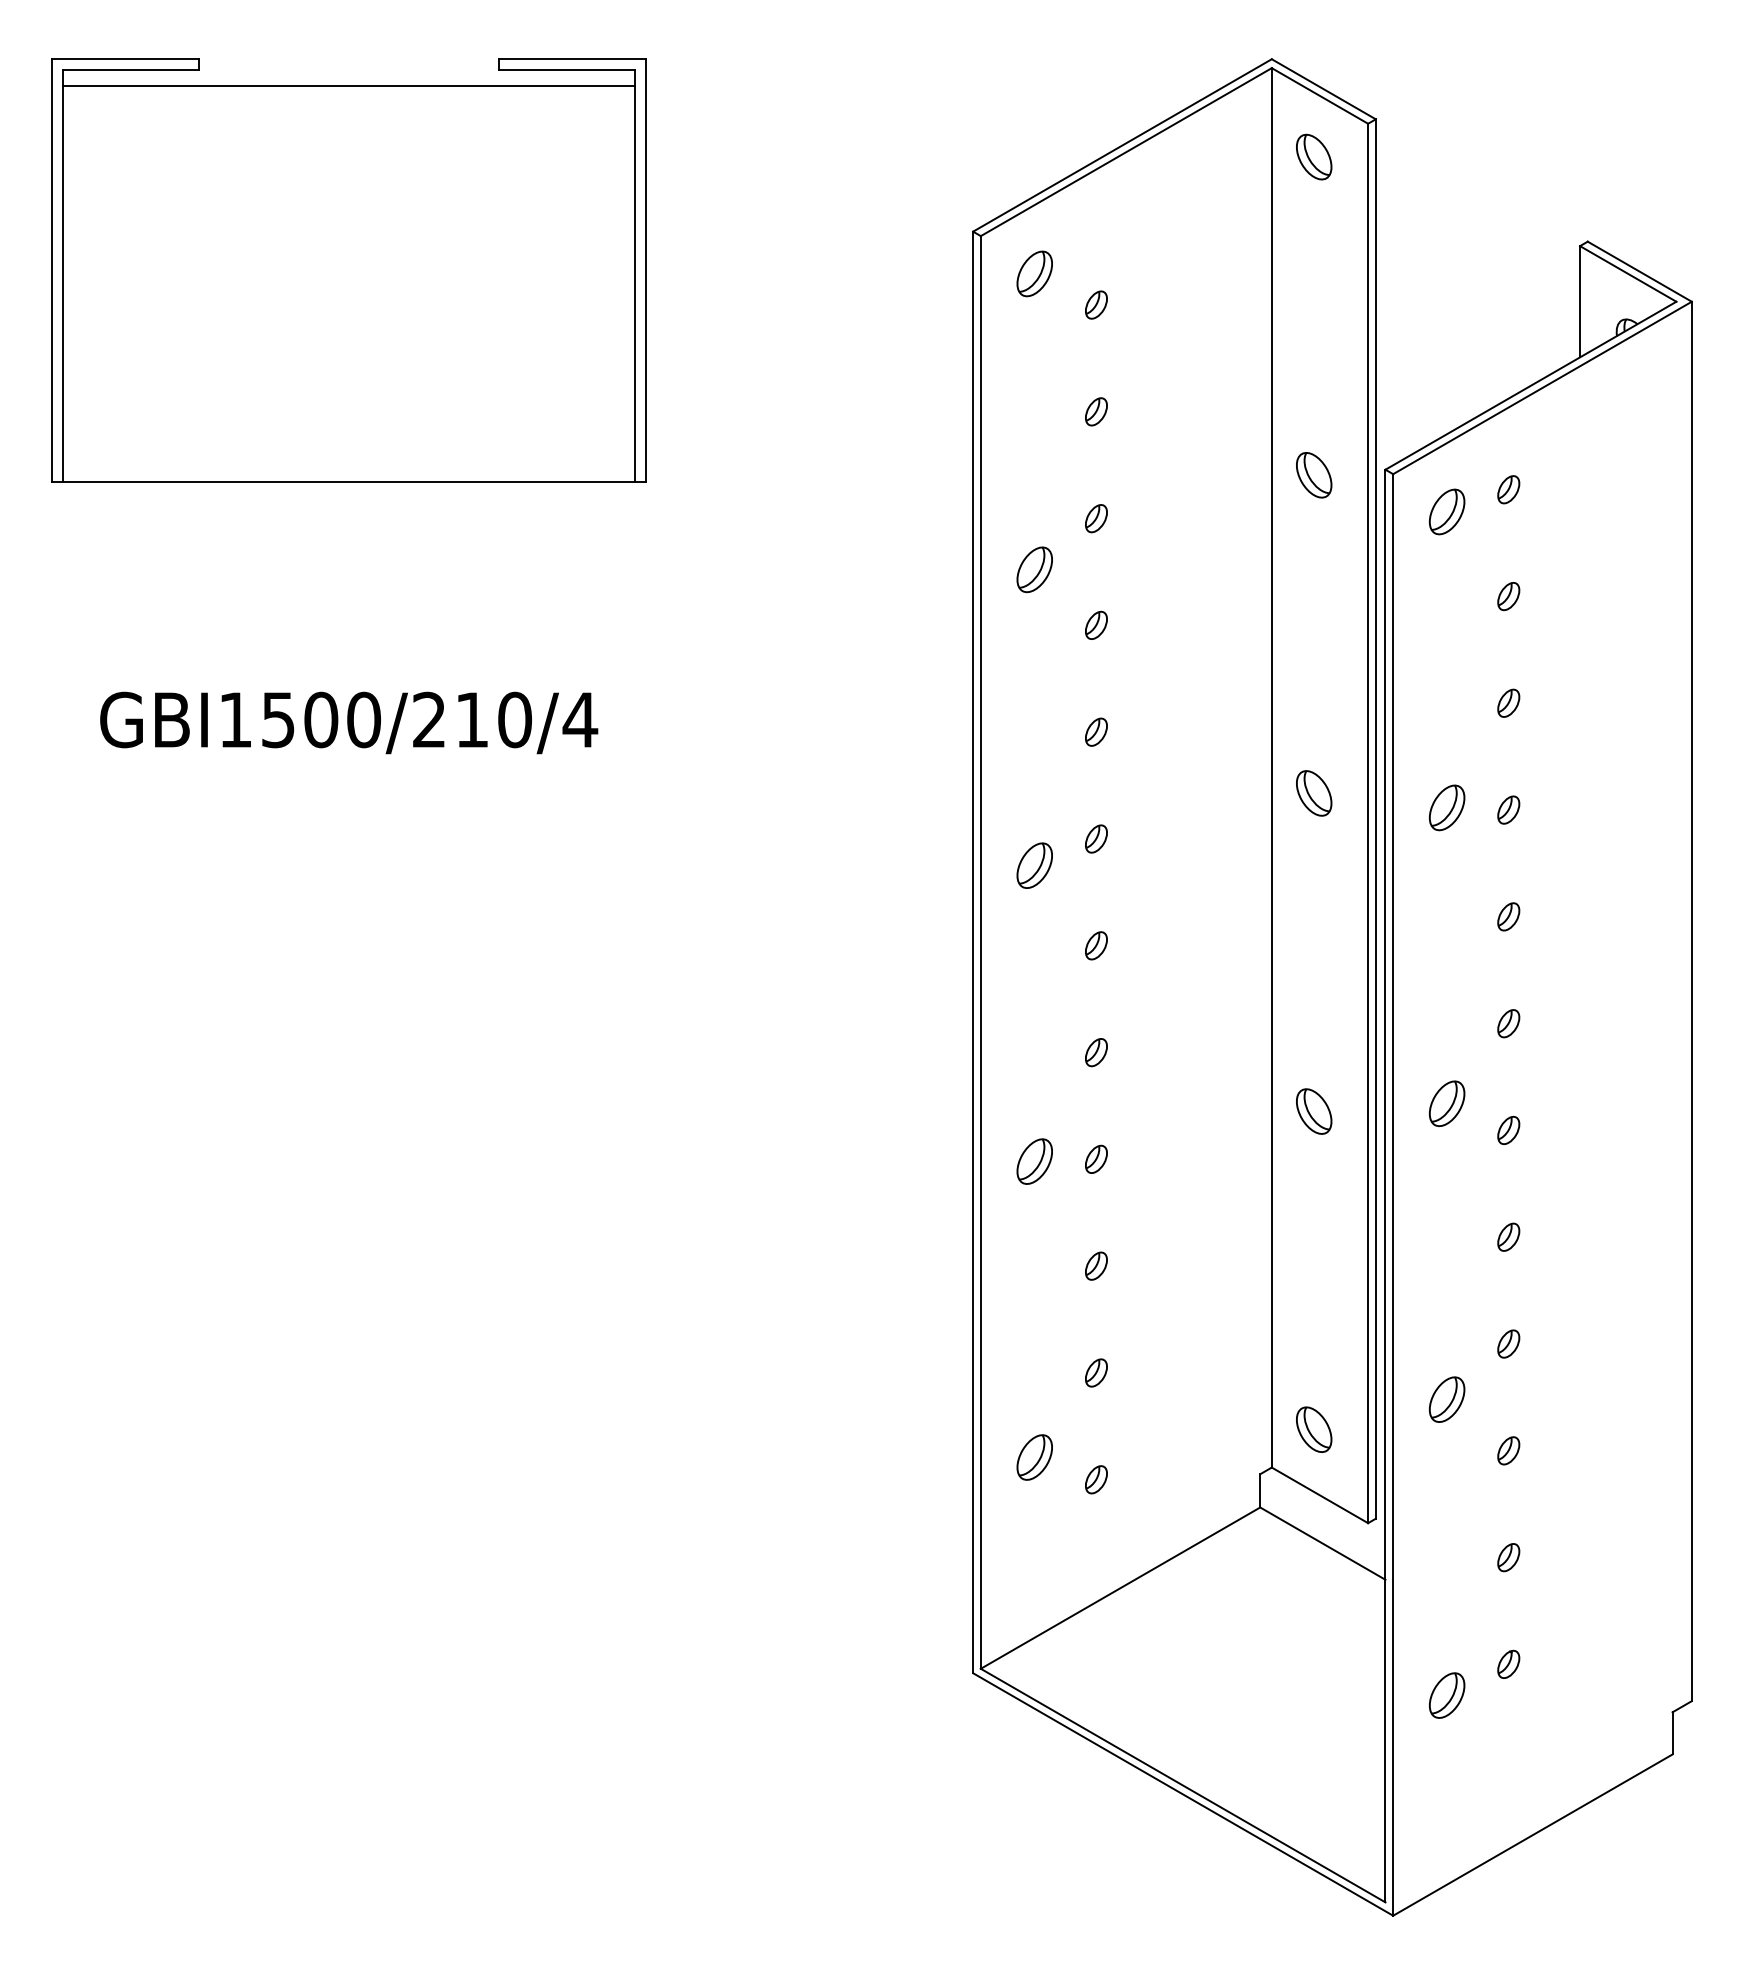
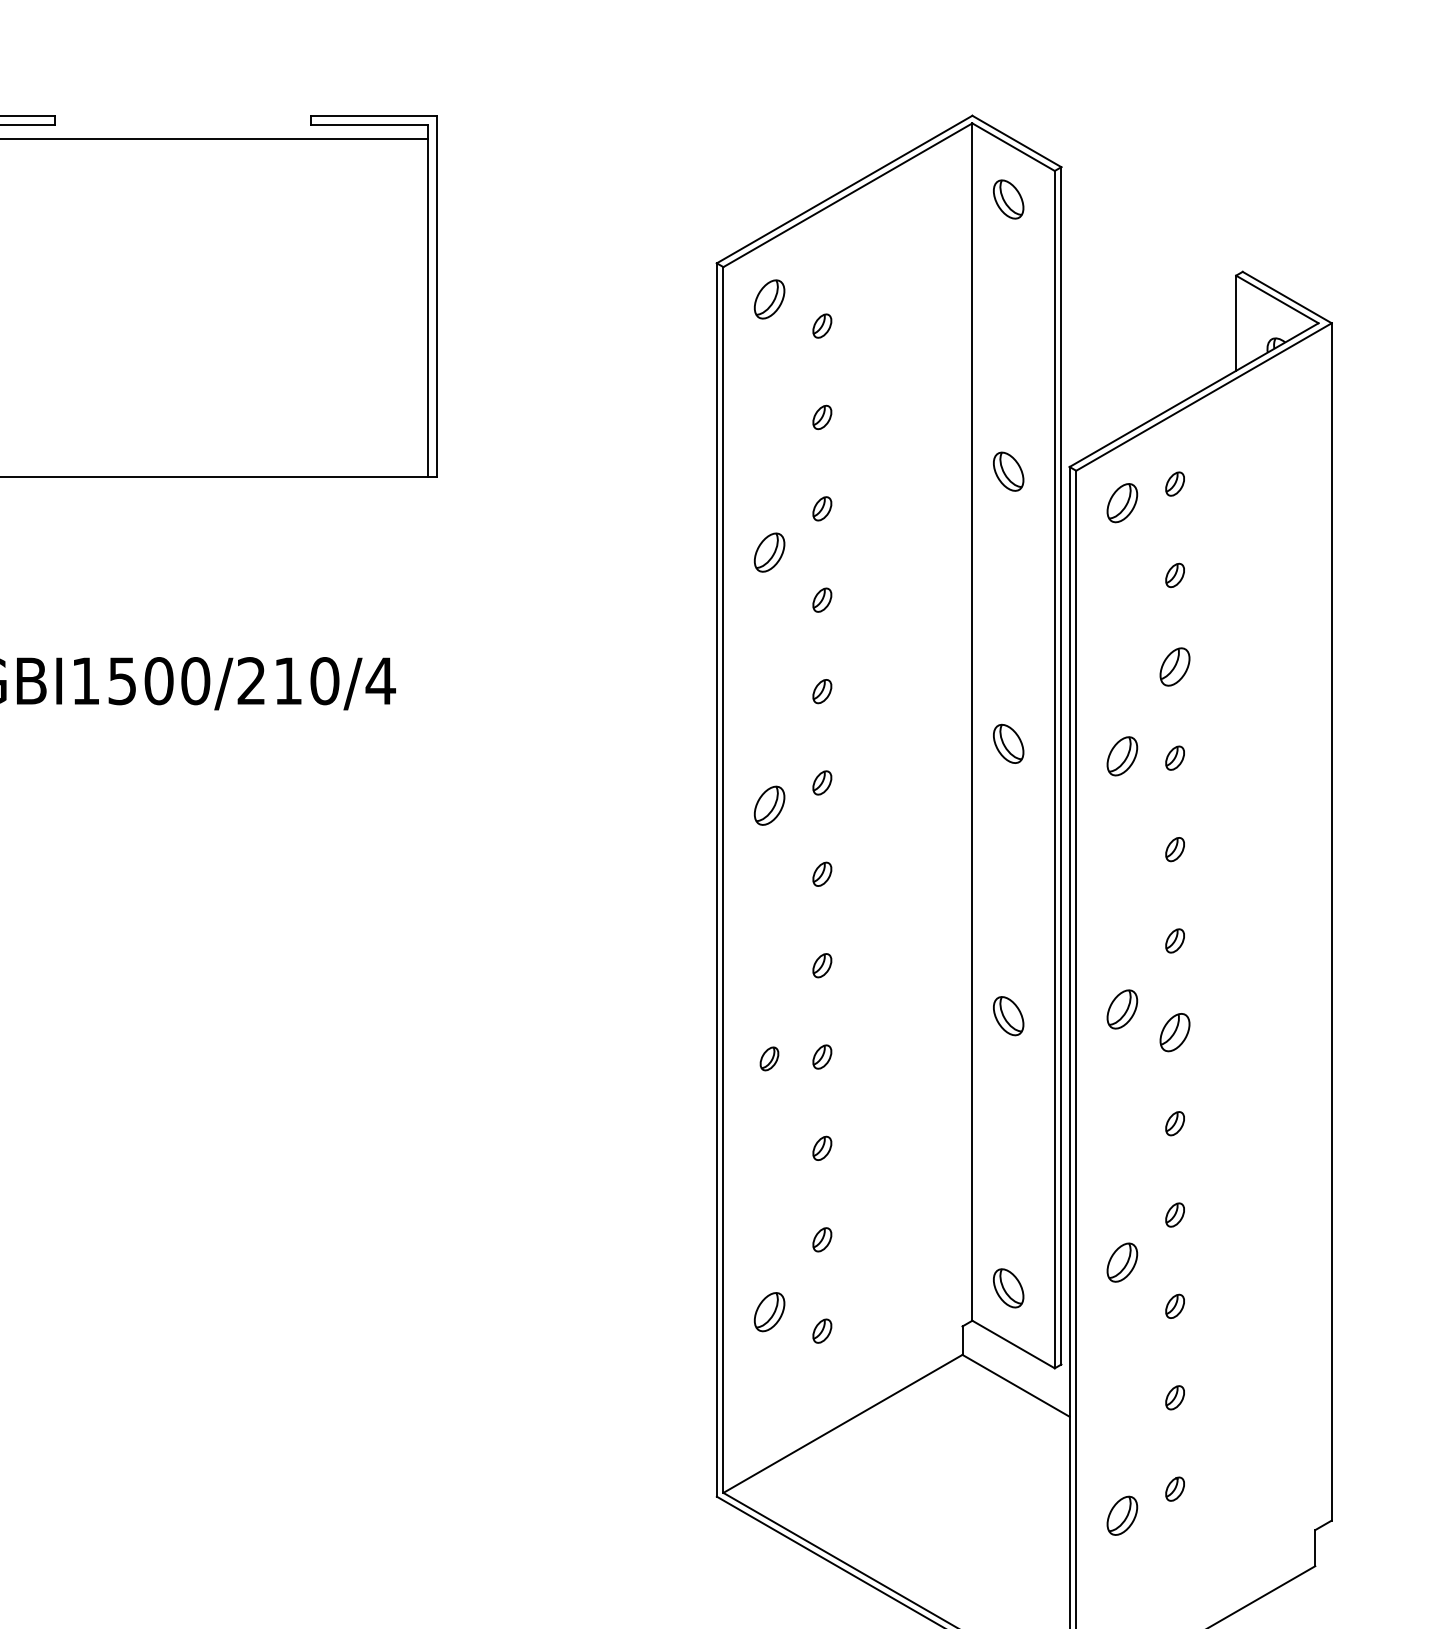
part: (1508, 702) -> (1174, 666), size x1.6
part: (1508, 1129) -> (1174, 1031), size x1.6
part: (1034, 1161) -> (769, 1058), size x0.6

